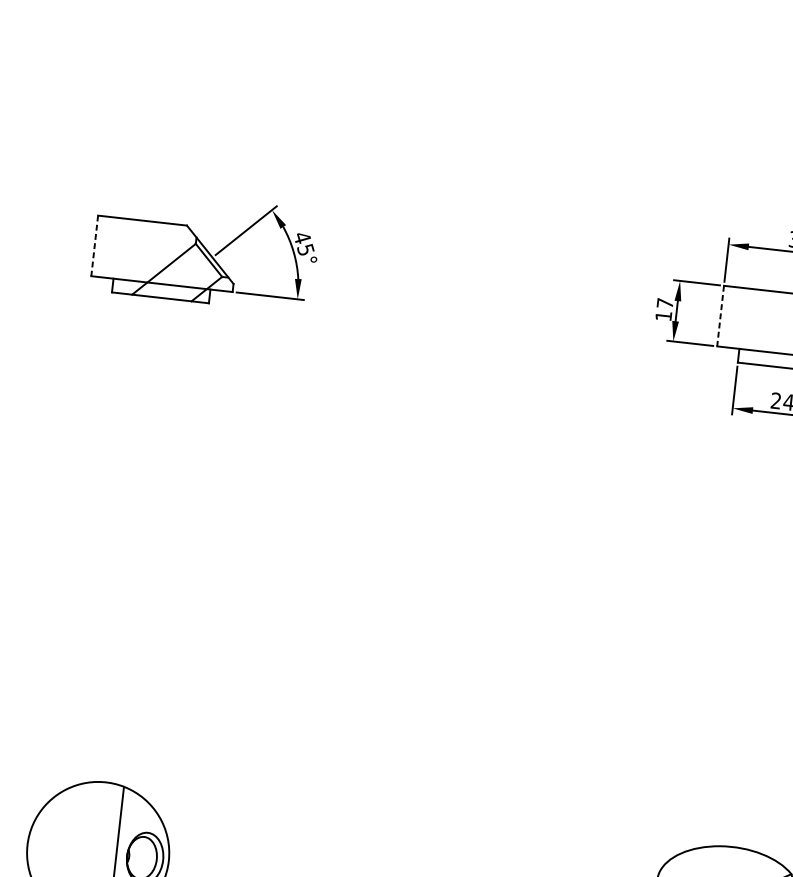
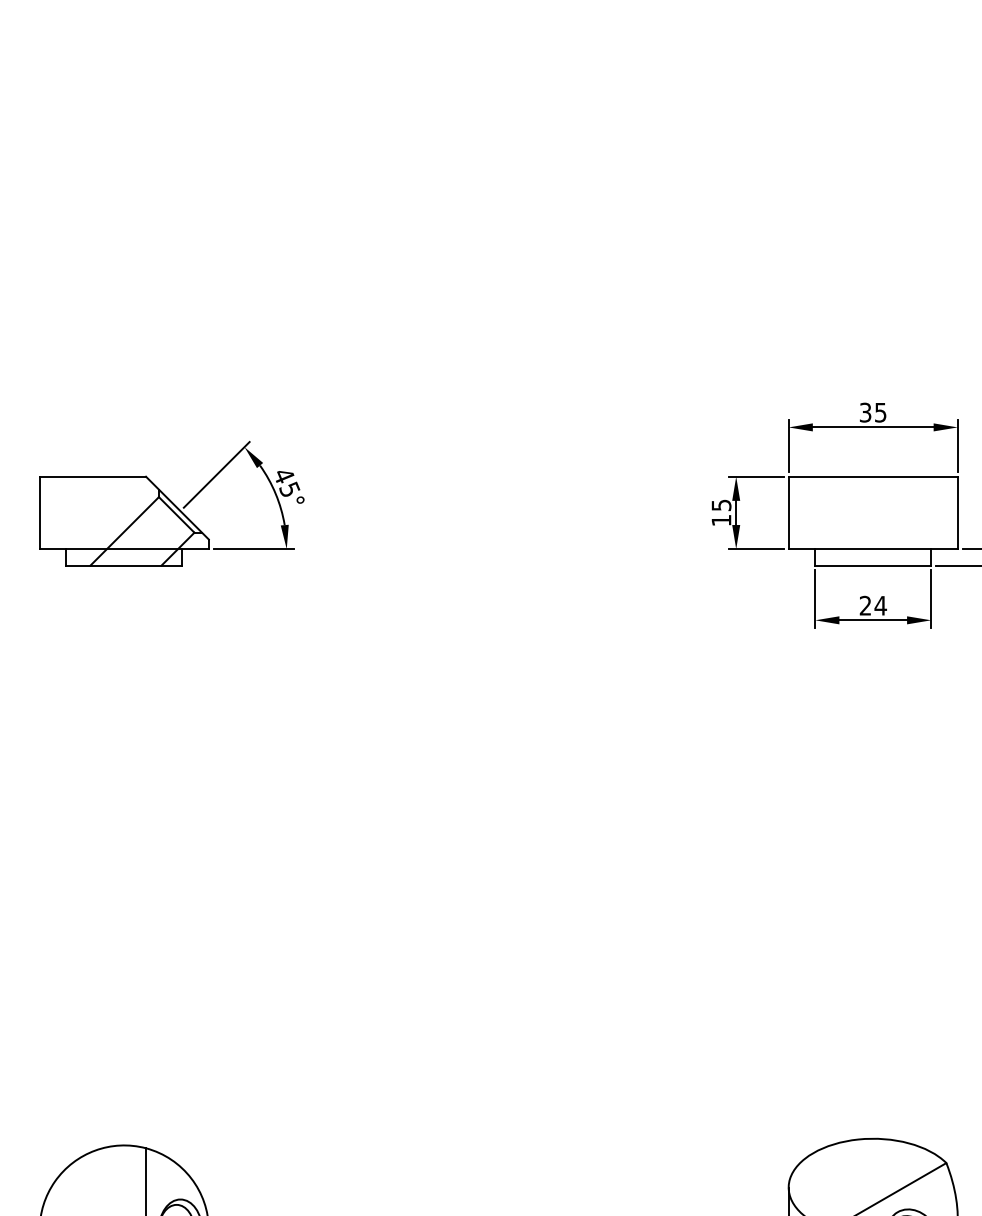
line: (94, 246) -> (39, 513), dashed -> solid
text: (665, 303) -> (721, 505), 17 -> 15
line: (720, 316) -> (788, 513), dashed -> solid

